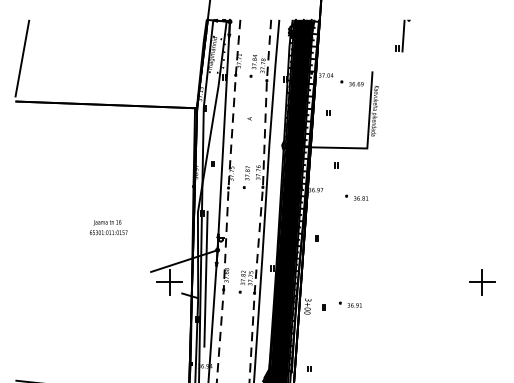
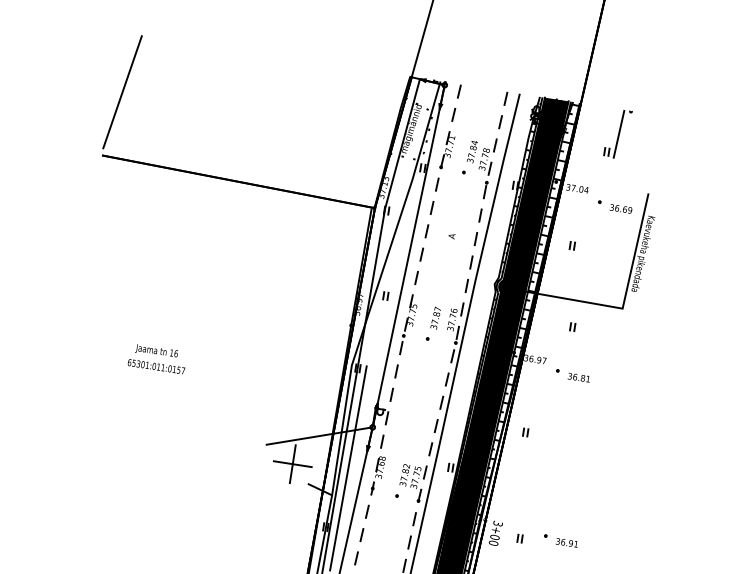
part: (402, 35) -> (617, 133), moved
part: (356, 197) -> (572, 375), moved
text: (108, 227) -> (157, 358), moved

